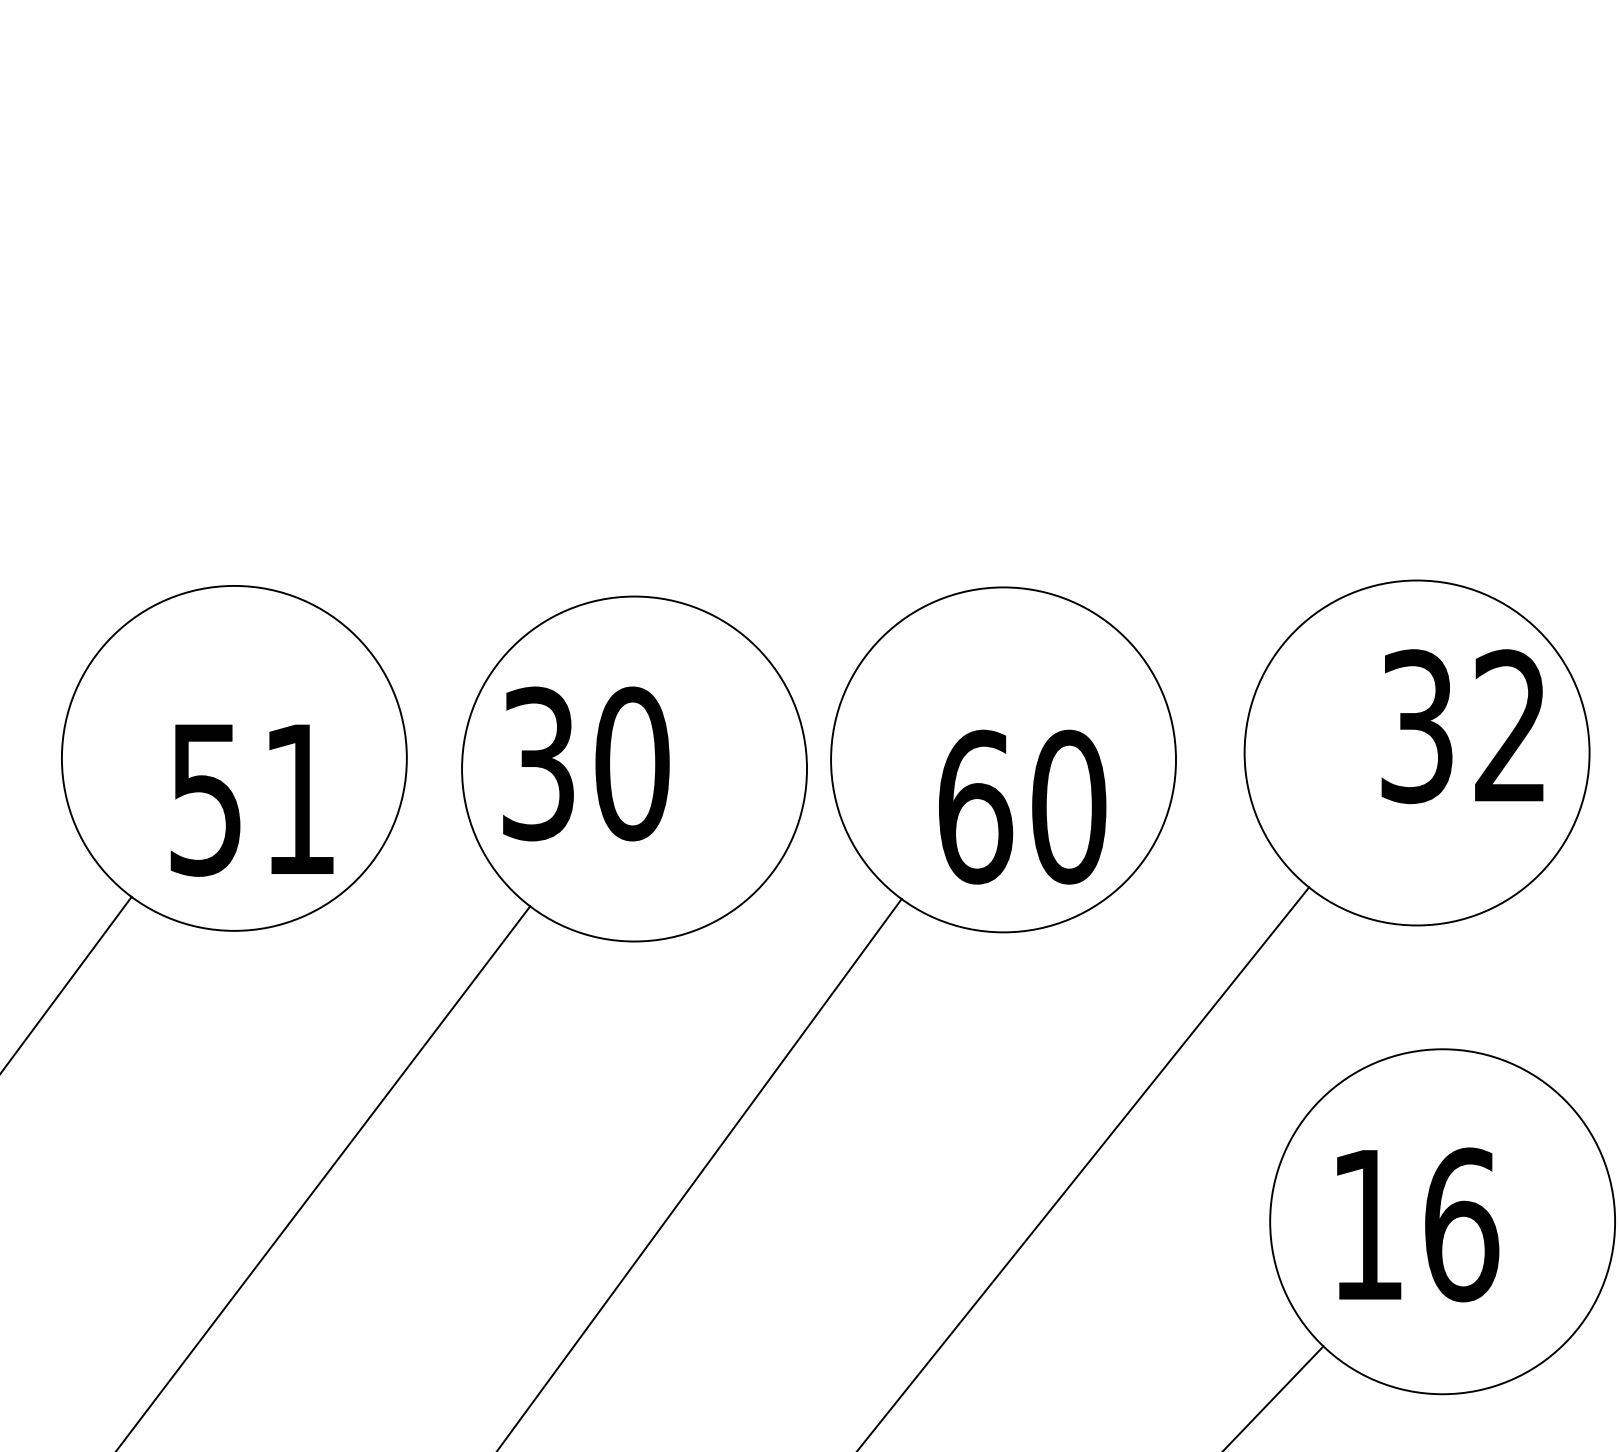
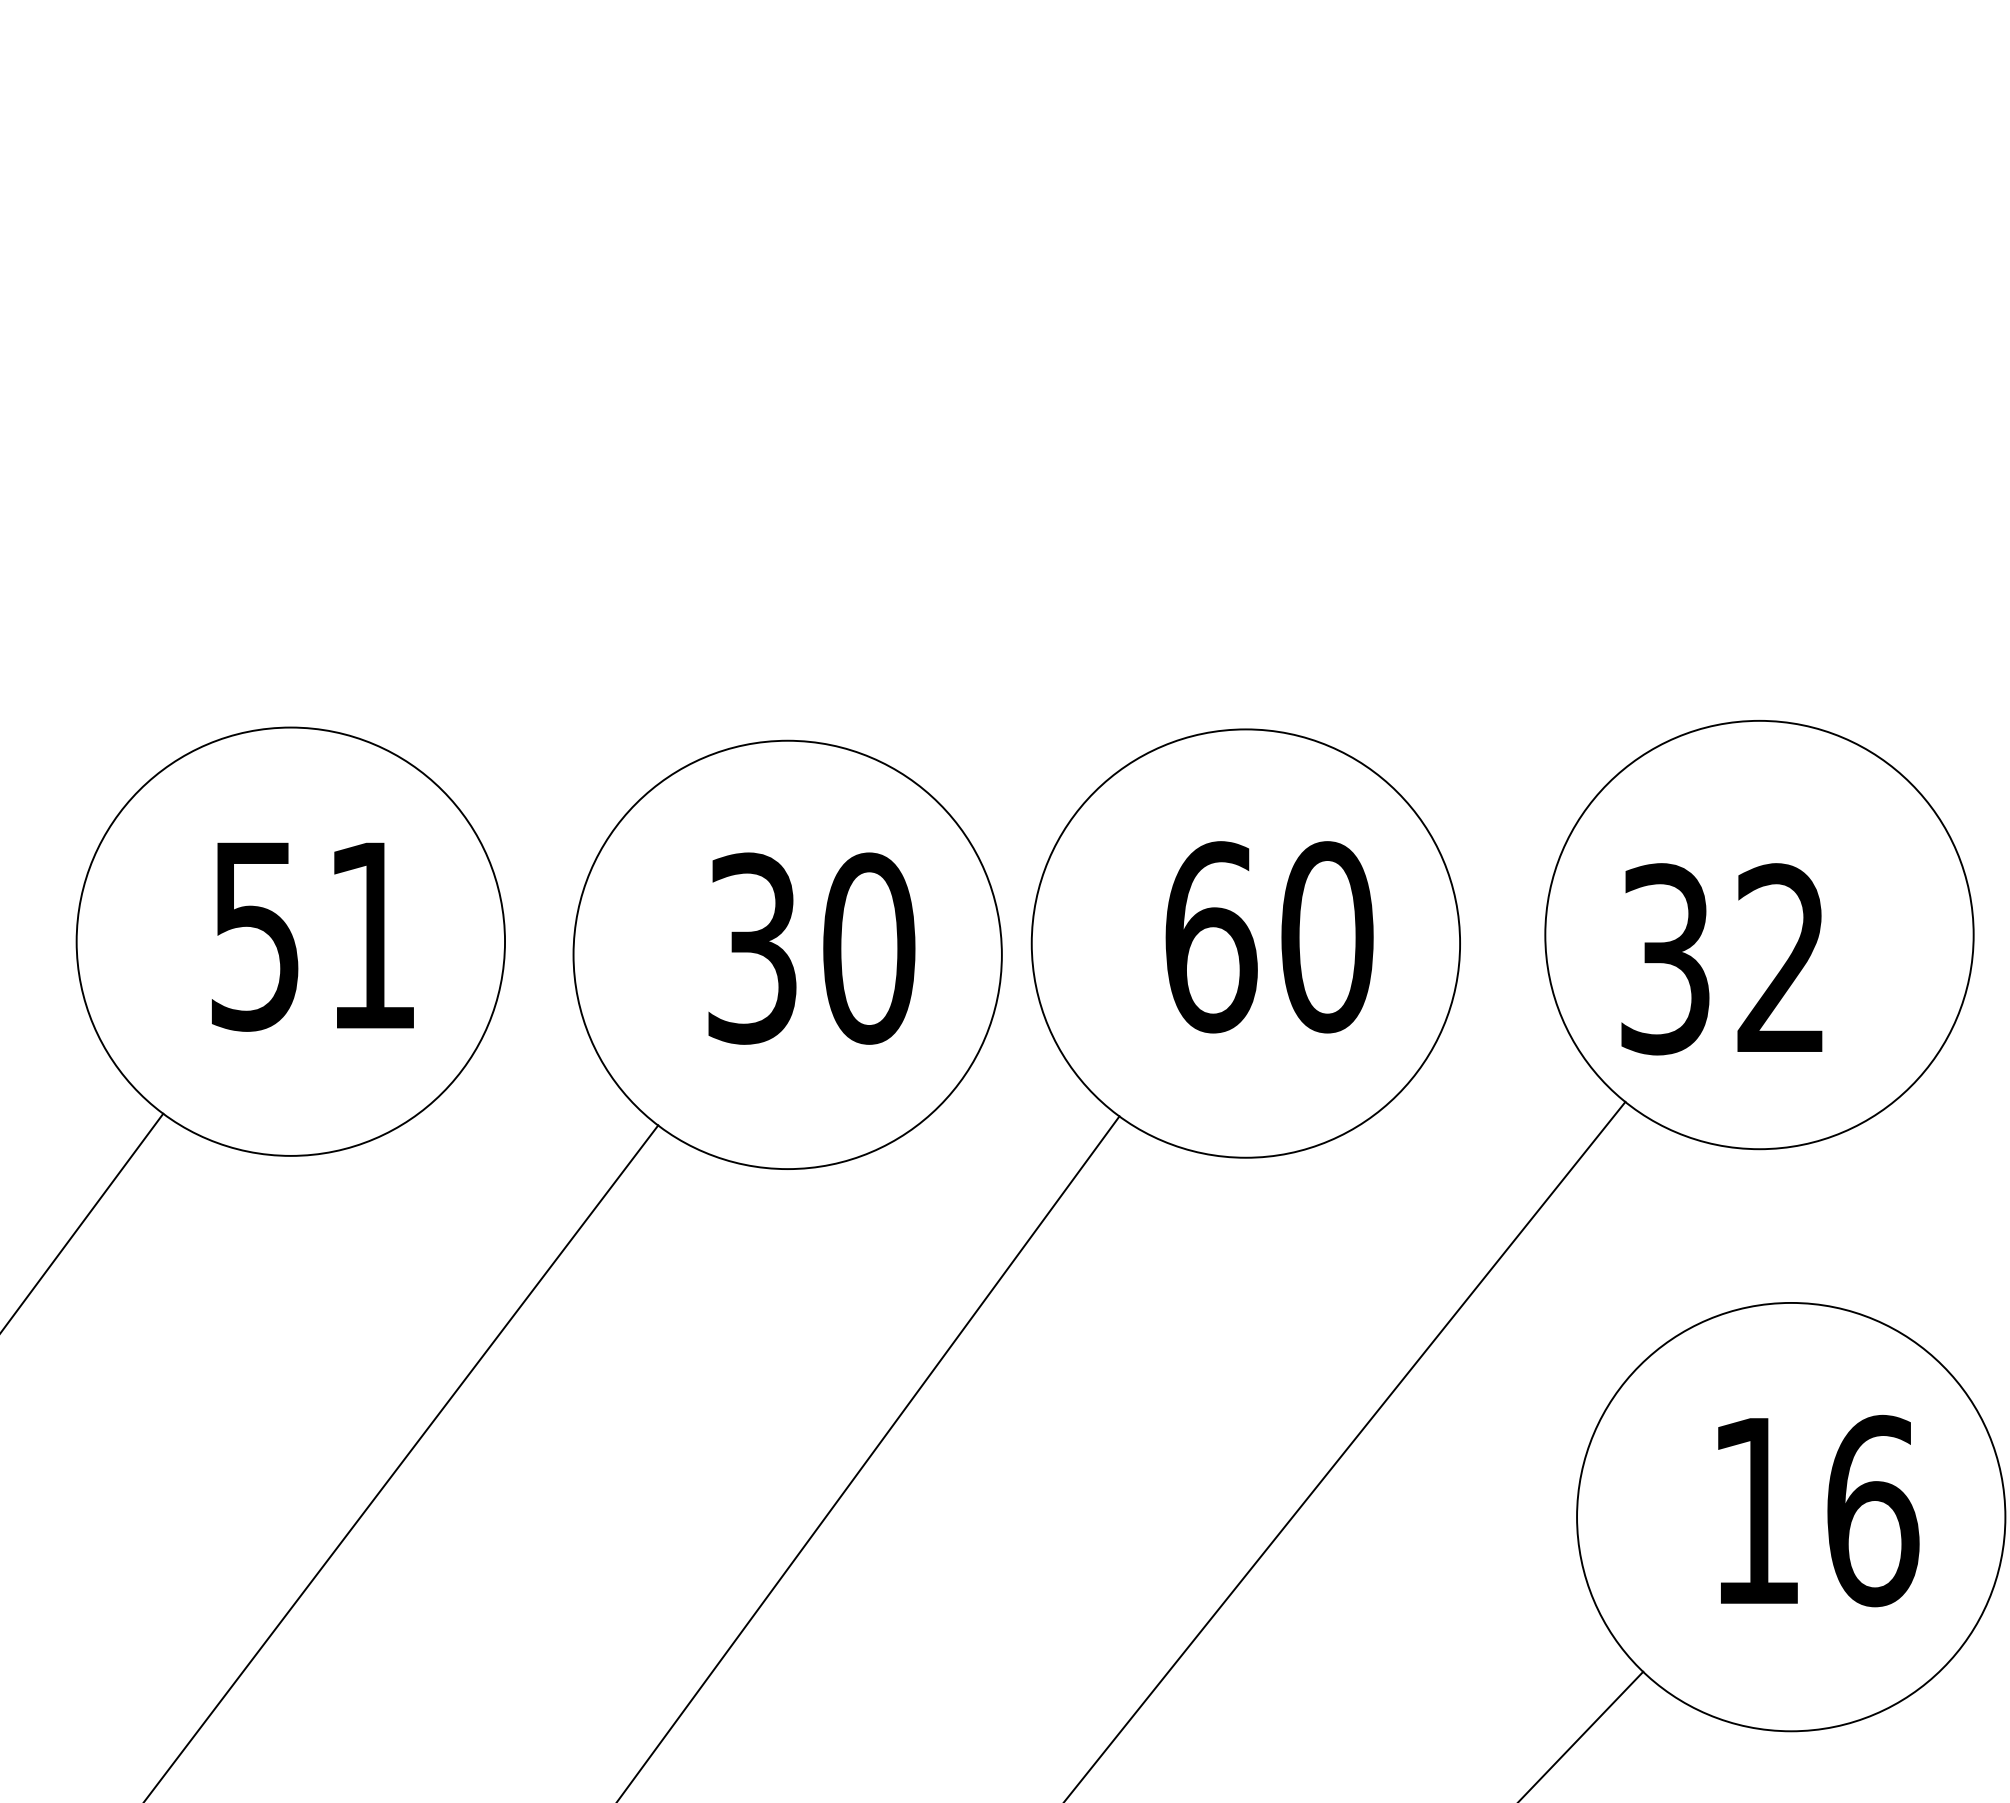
text: (1462, 726) -> (1721, 959), moved
text: (586, 763) -> (811, 948), moved
text: (251, 800) -> (312, 936), moved
text: (1022, 807) -> (1269, 937), moved
text: (1417, 1225) -> (1818, 1511), moved

